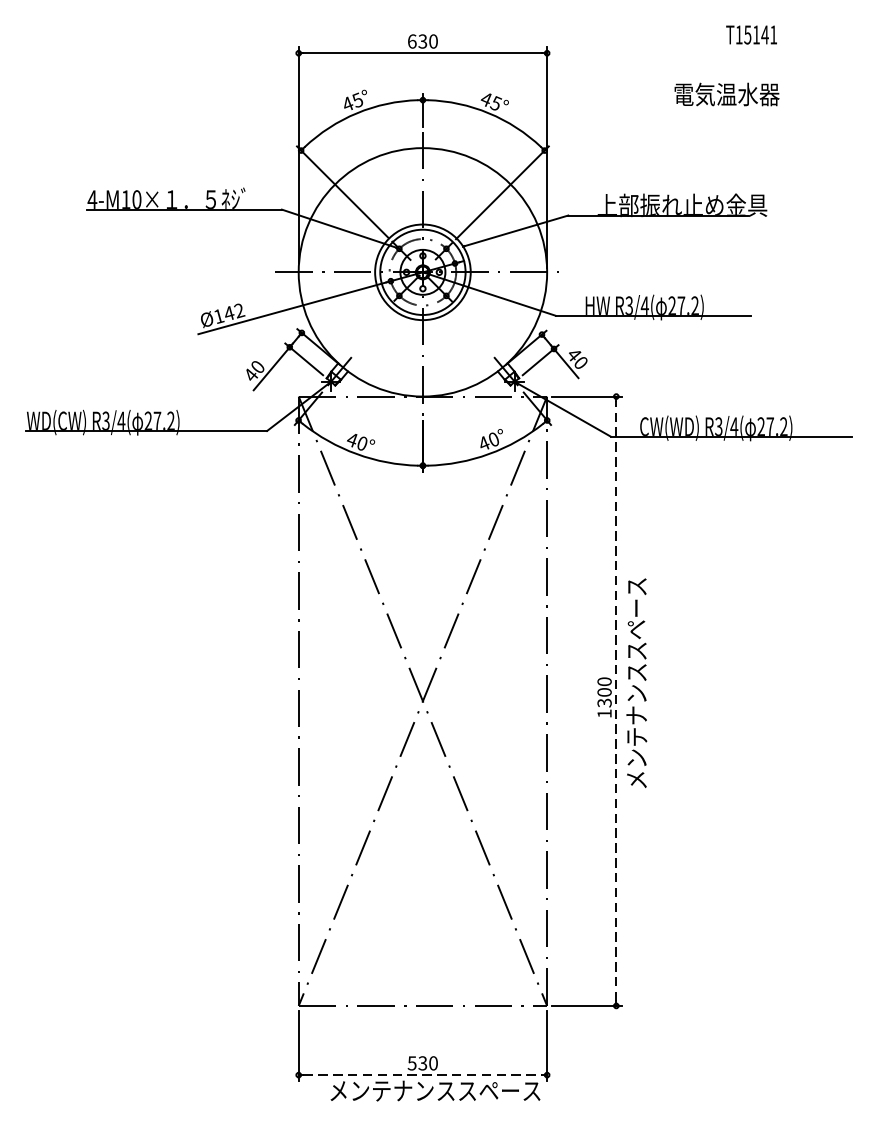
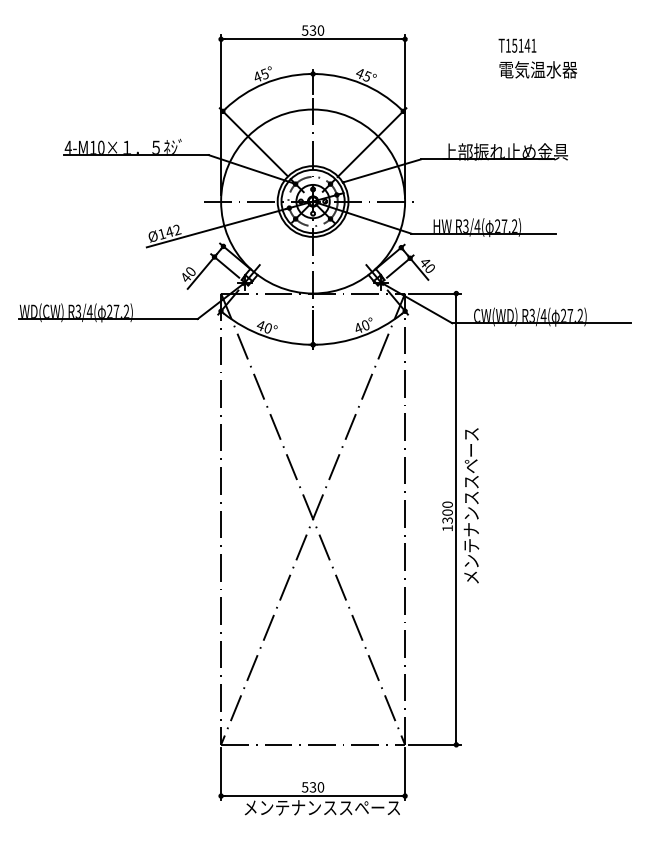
text: (751, 34) -> (517, 45), moved
text: (411, 41) -> (304, 30), 630 -> 530
line: (616, 700) -> (456, 518), dashed -> solid
line: (423, 1075) -> (313, 796), dashed -> solid

